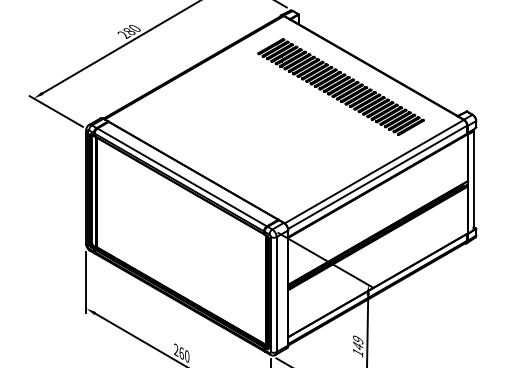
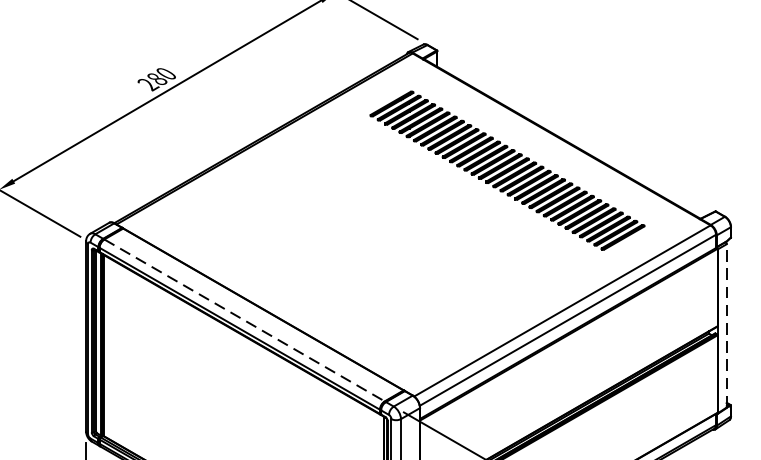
line: (182, 177) -> (245, 320), solid -> dashed
line: (473, 180) -> (726, 325), solid -> dashed

